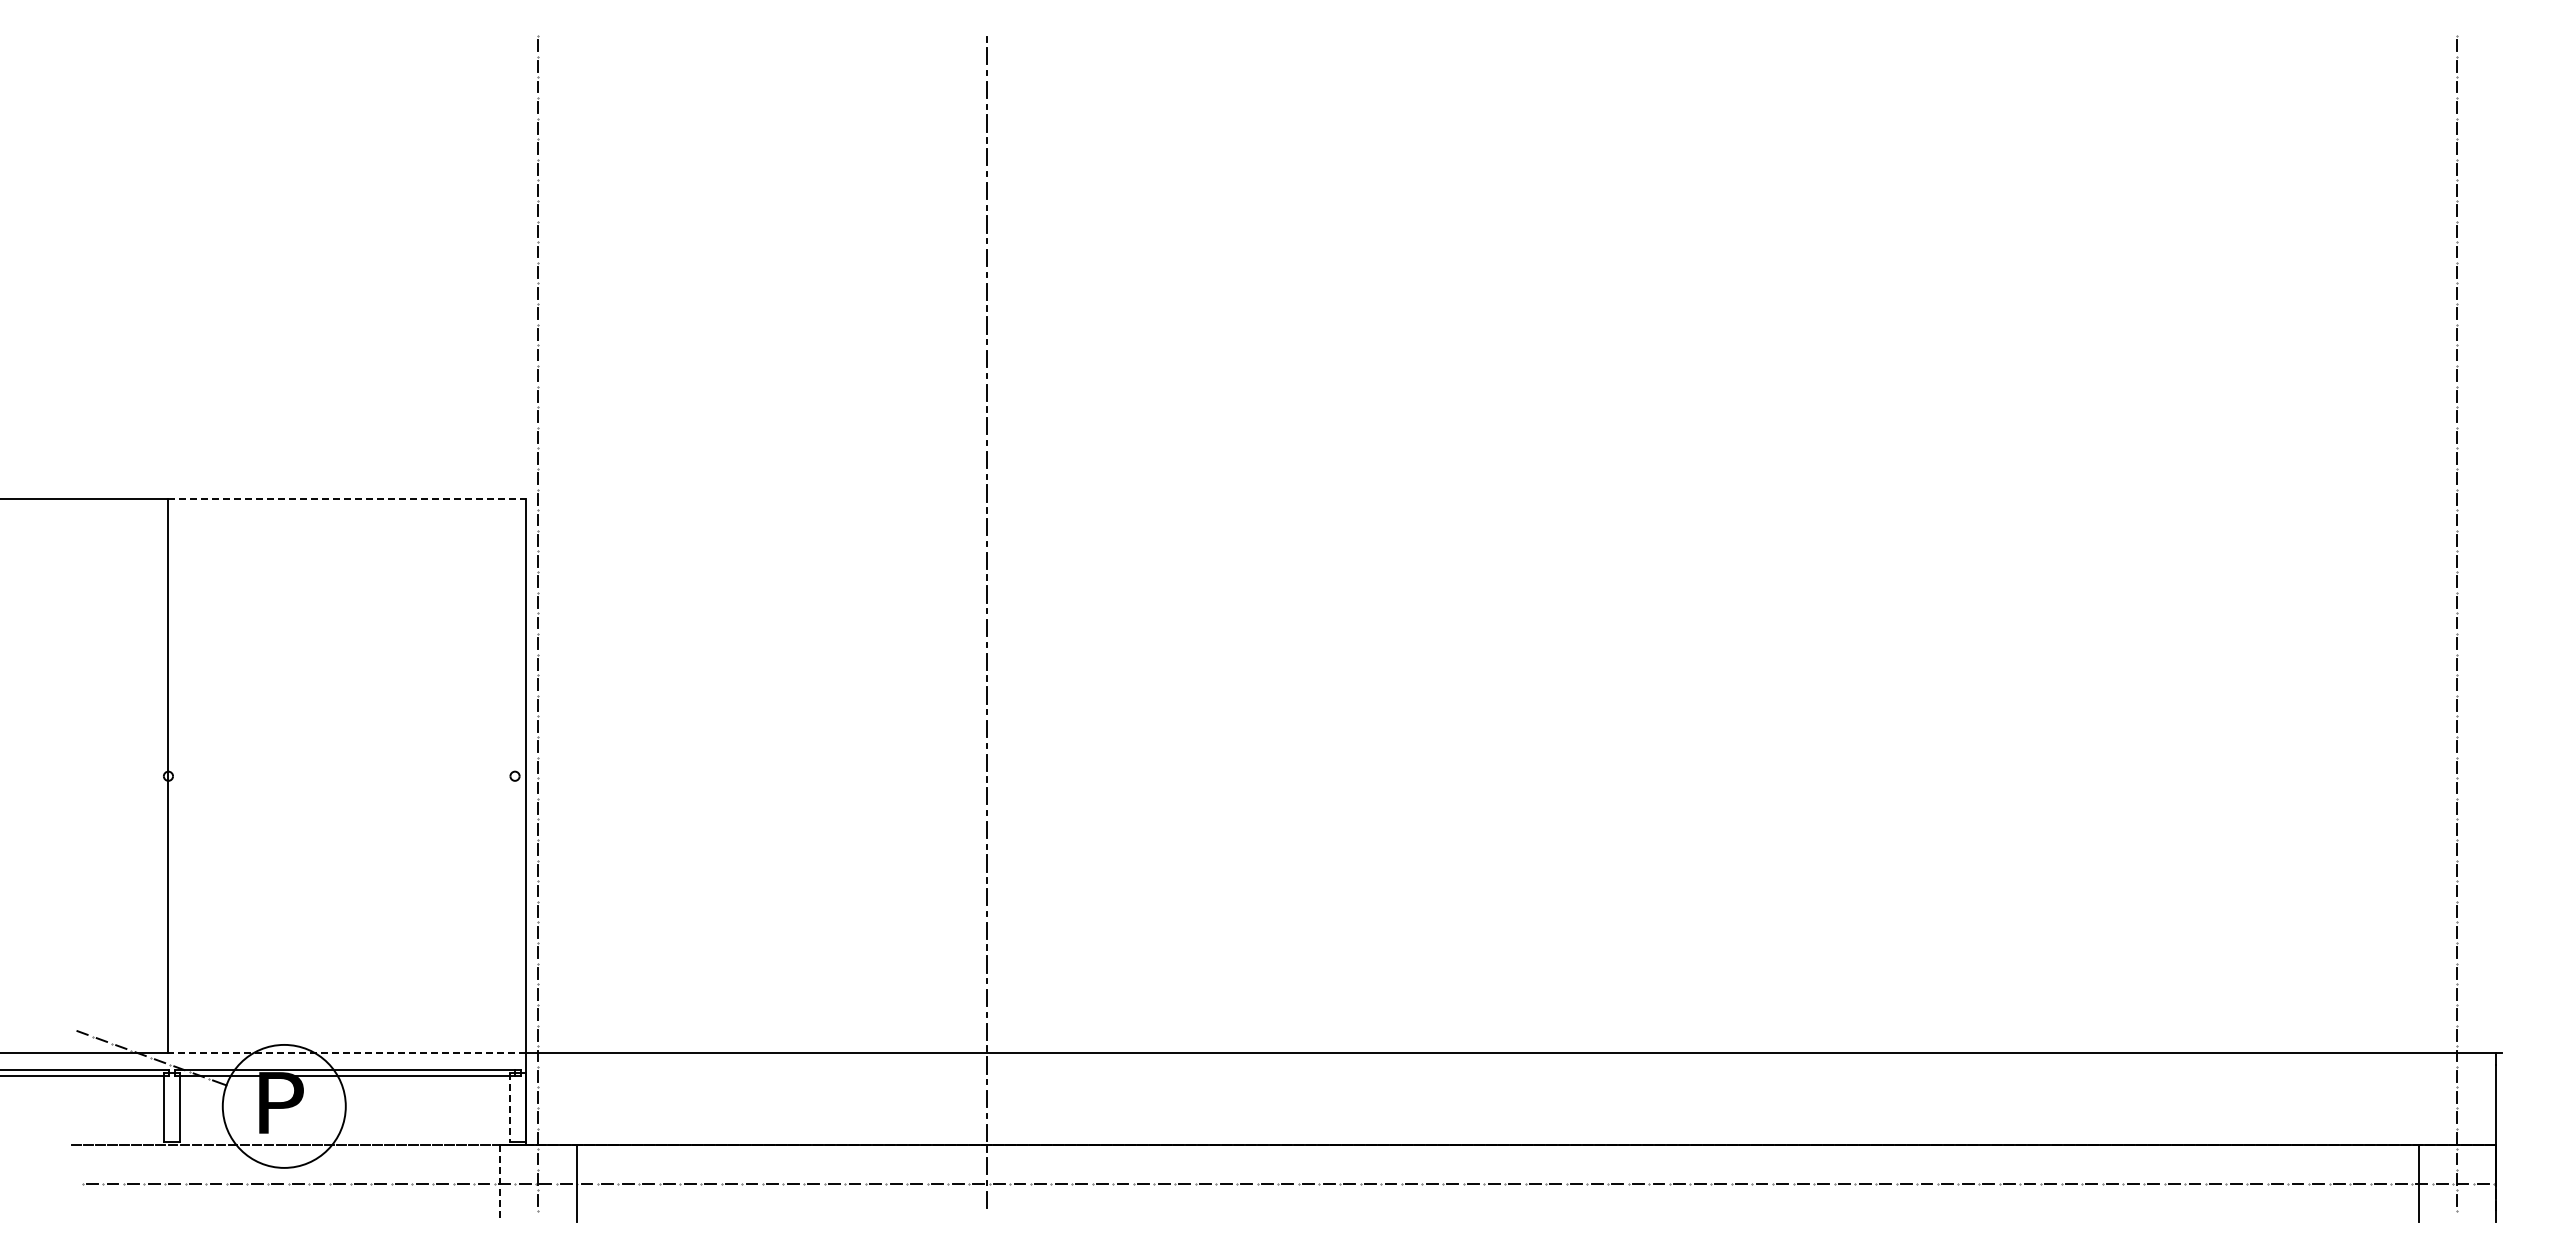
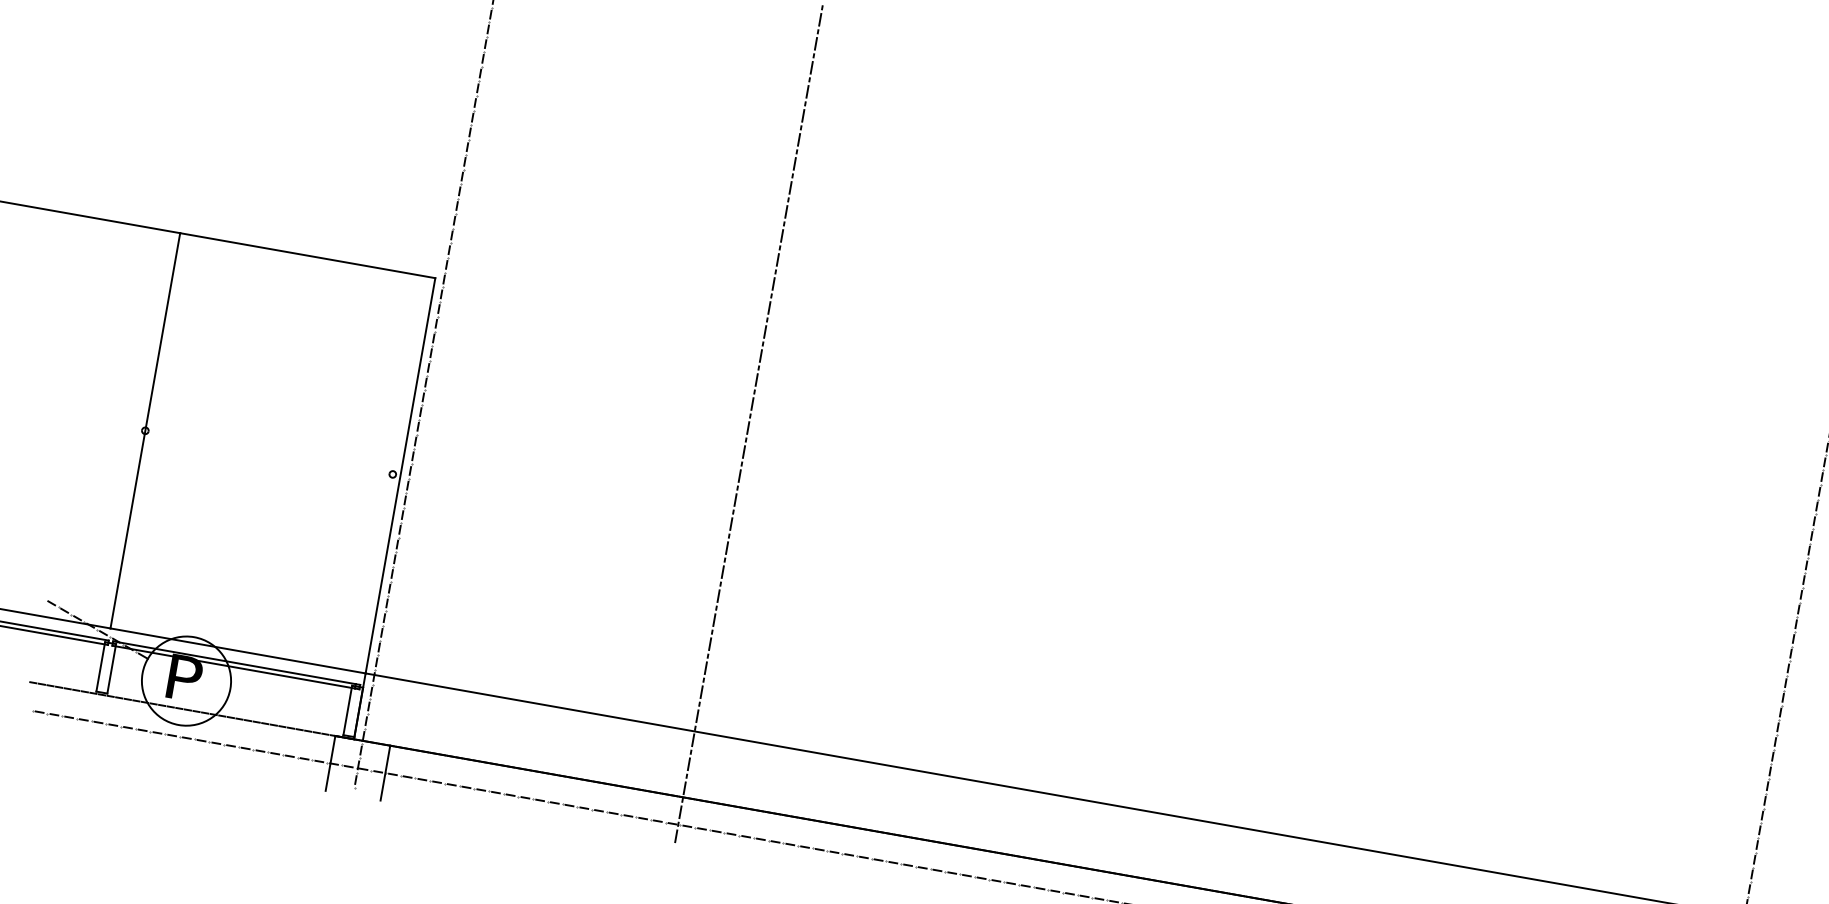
line: (347, 499) -> (308, 255), dashed -> solid
line: (347, 1053) -> (238, 651), dashed -> solid
line: (510, 1107) -> (347, 710), dashed -> solid
line: (499, 1184) -> (330, 763), dashed -> solid

